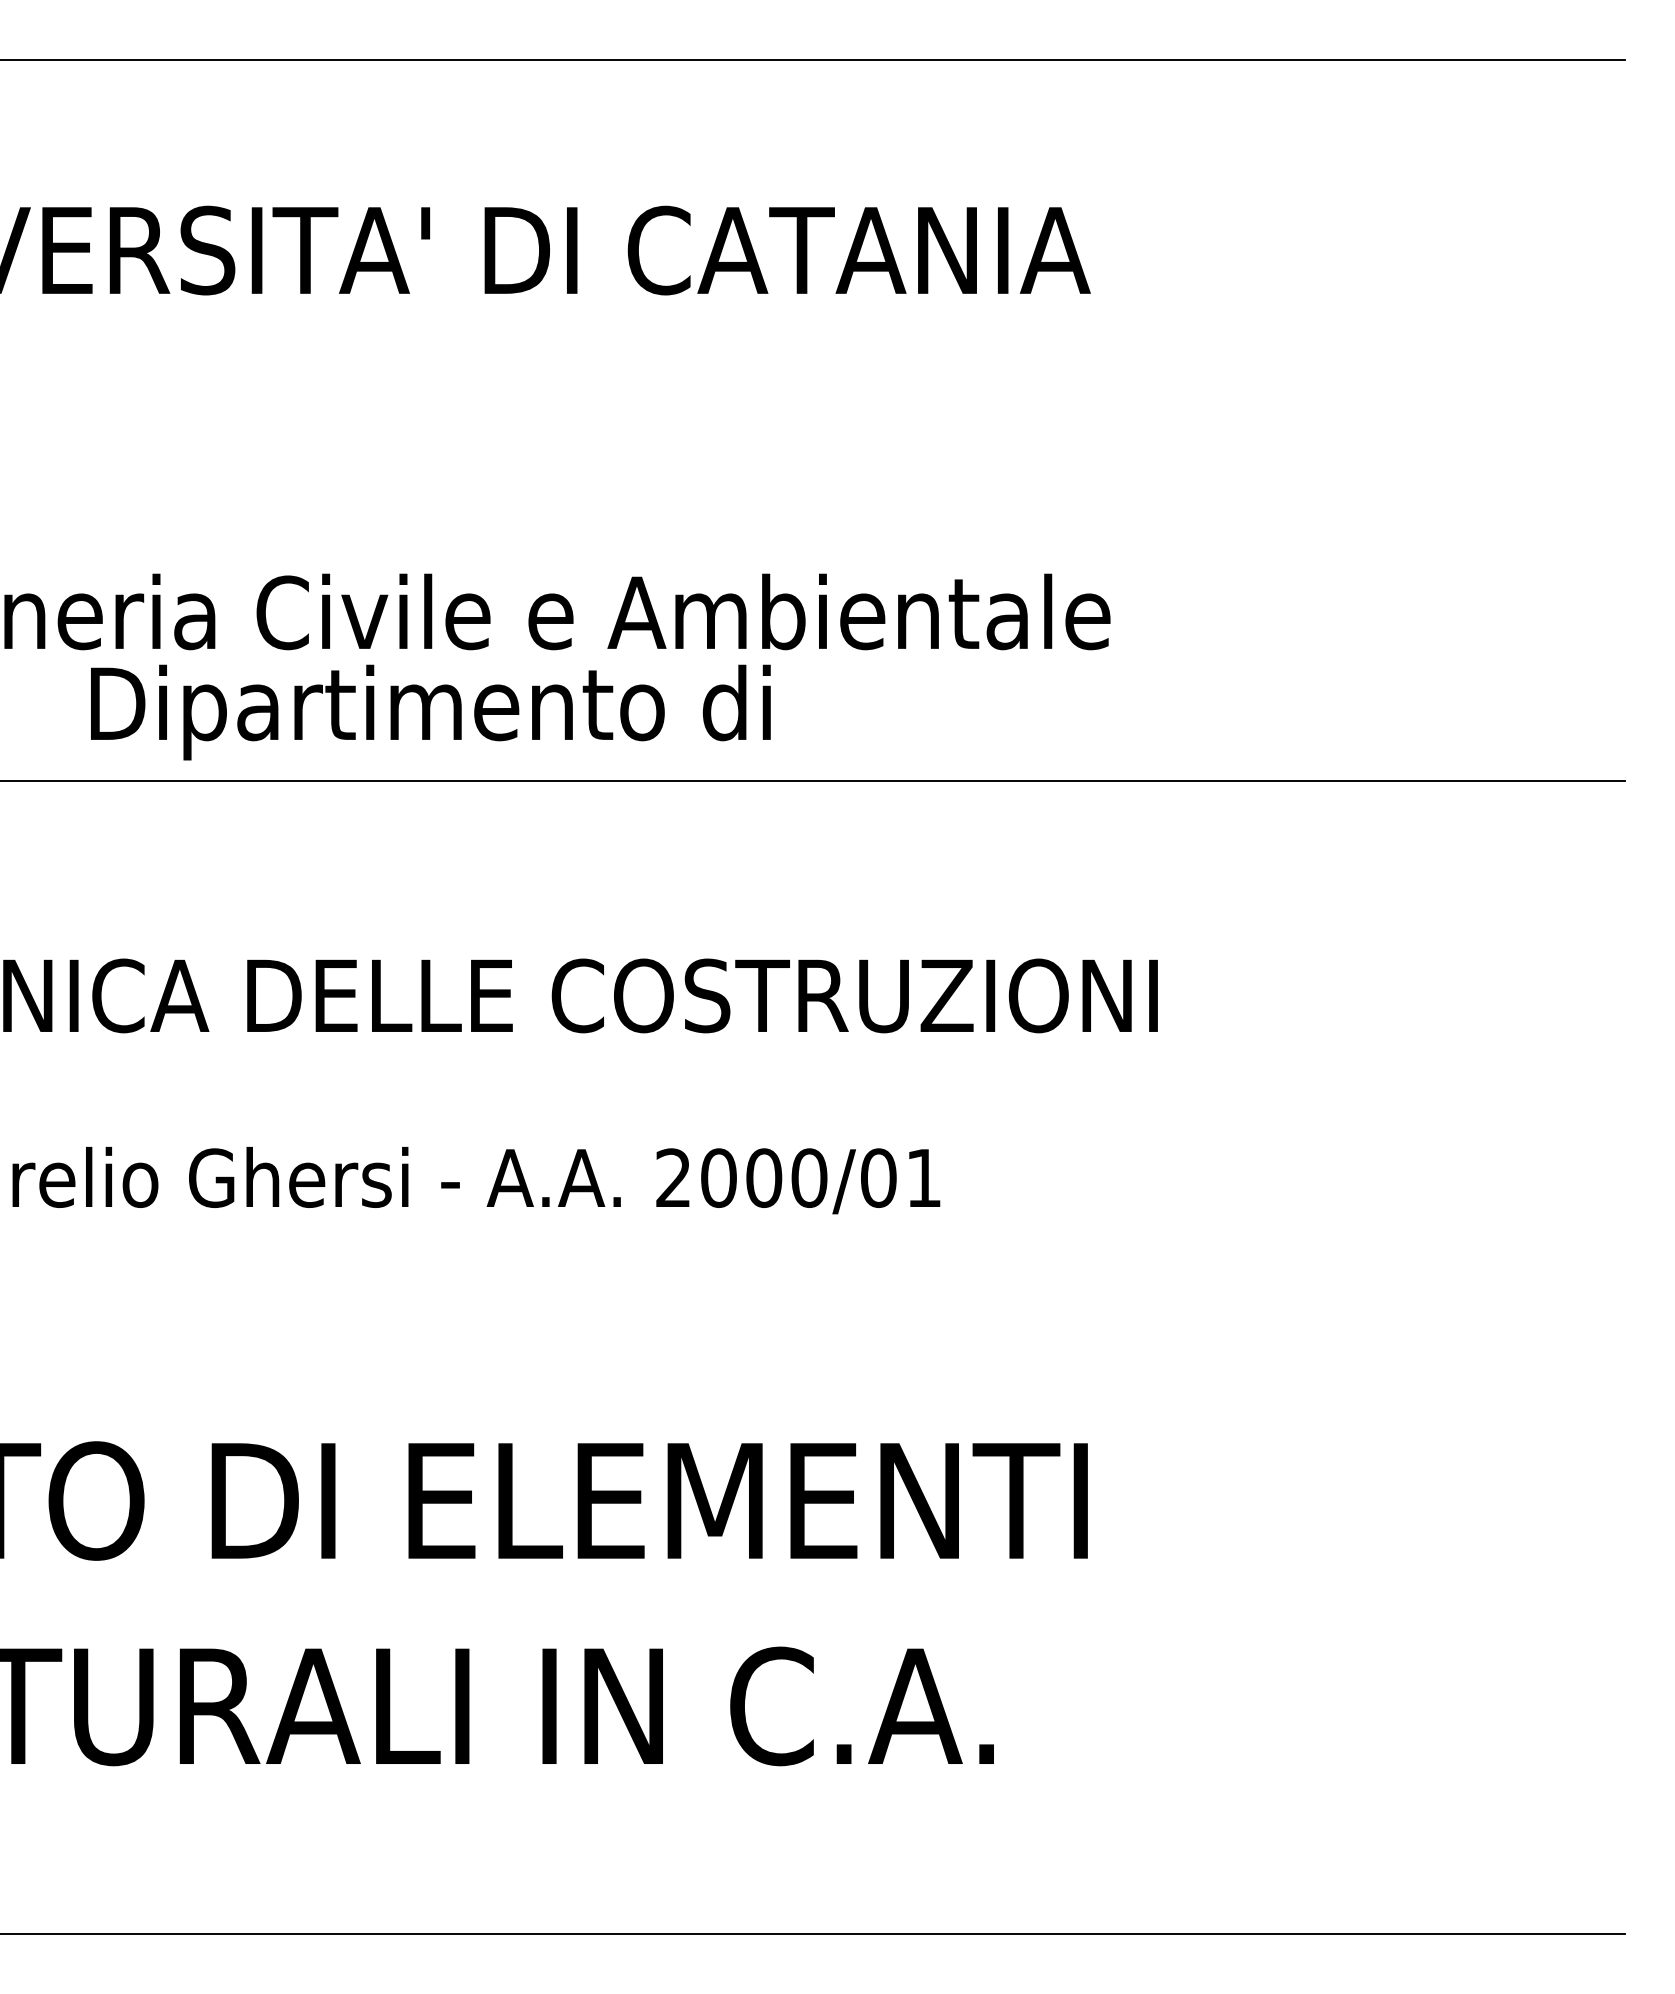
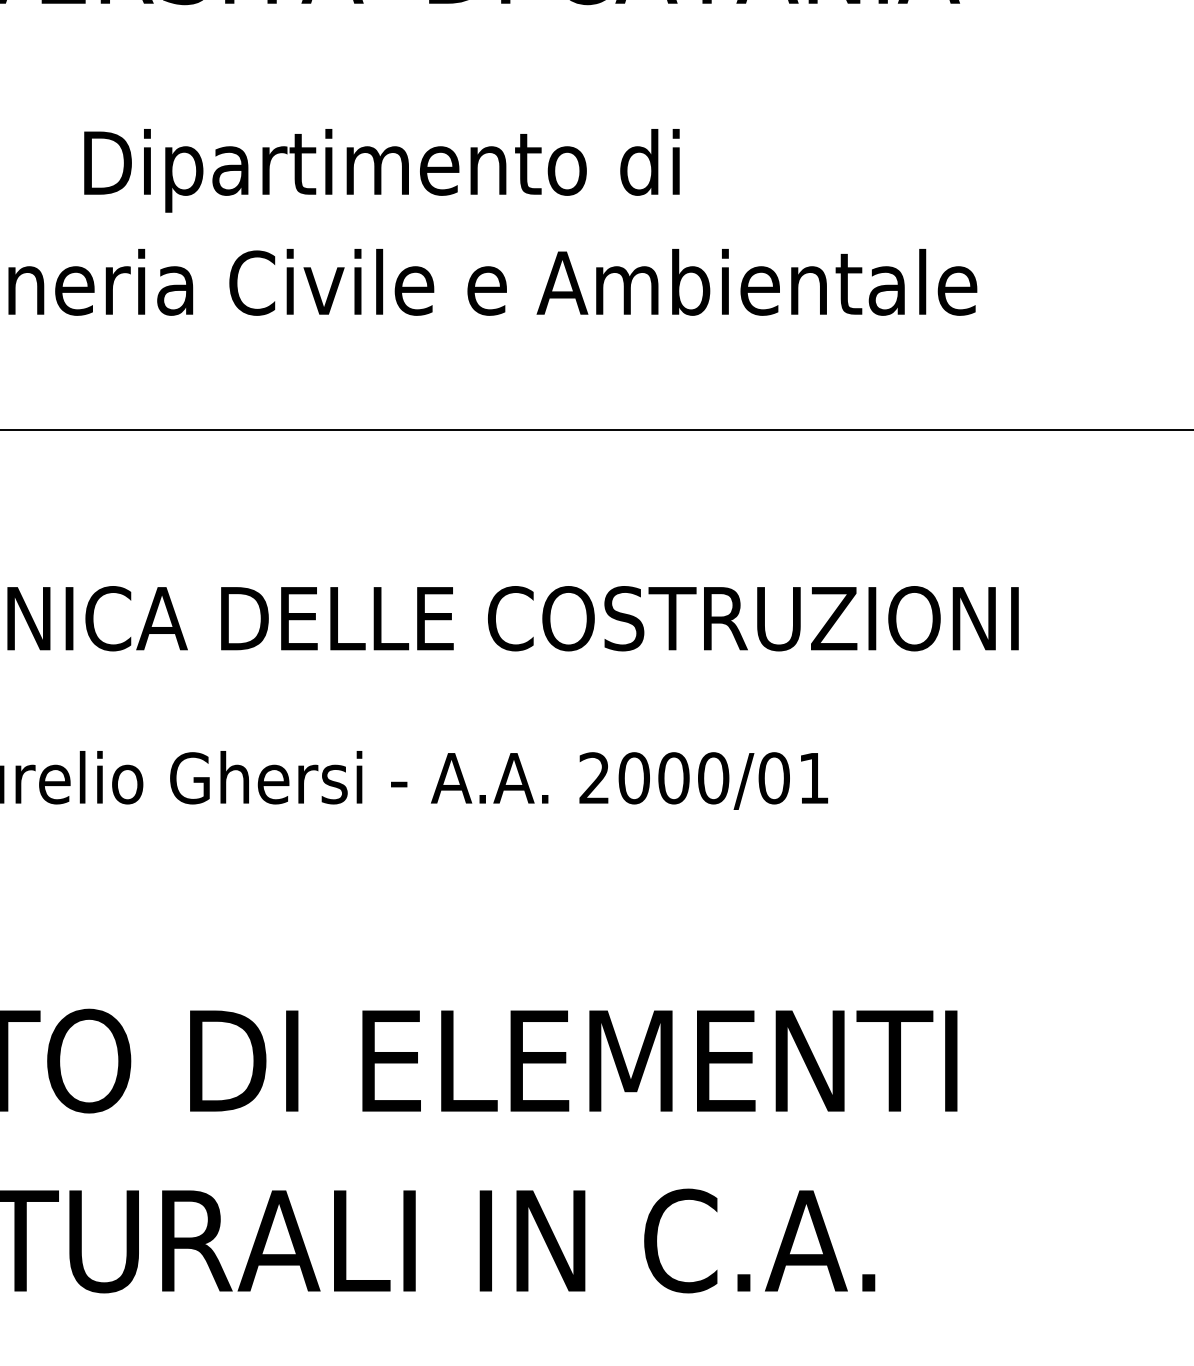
text: (430, 712) -> (381, 170), moved

